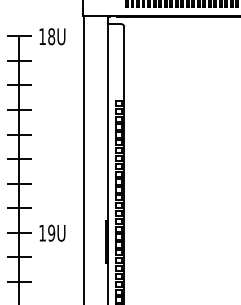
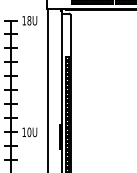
text: (50, 233) -> (28, 132), 19U -> 10U

